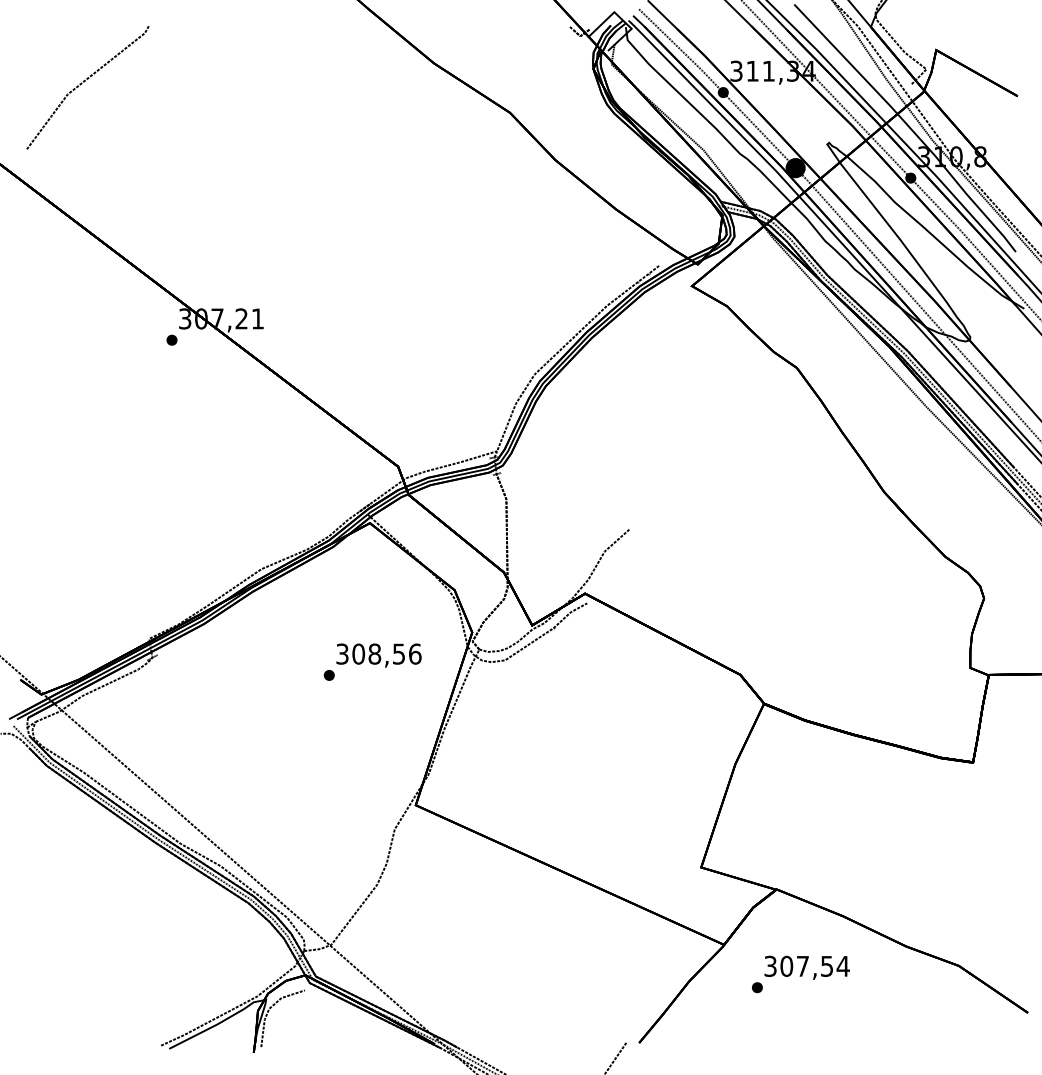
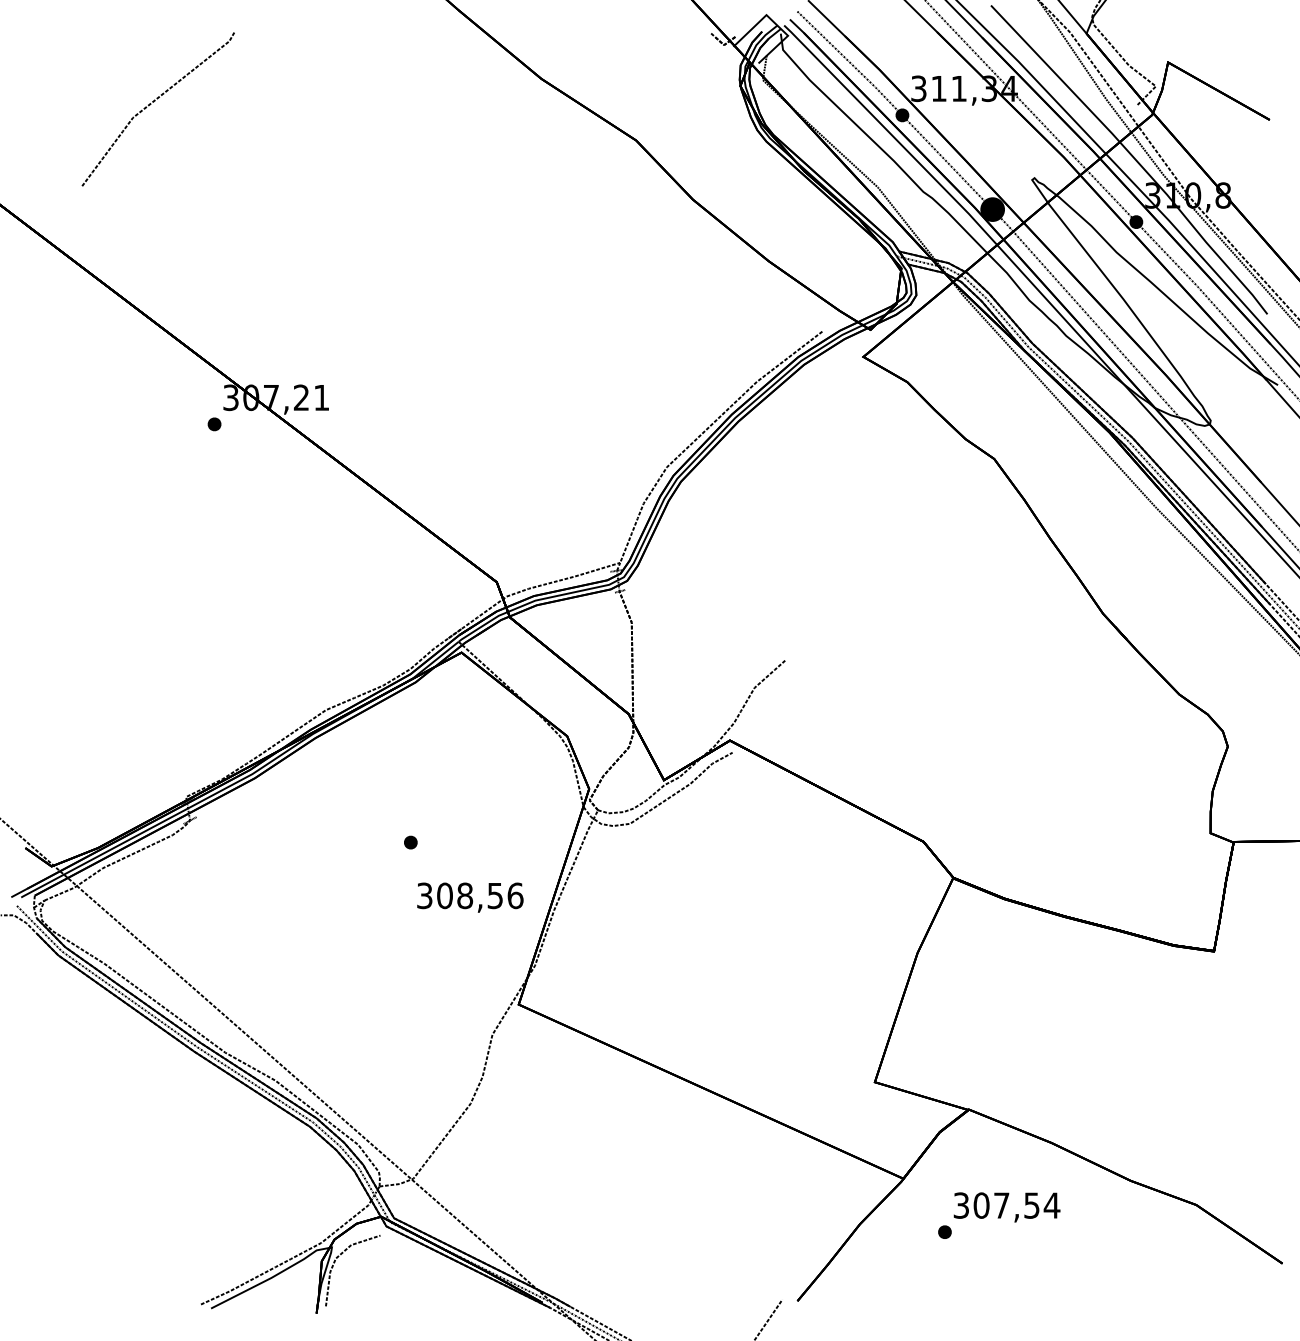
curve: (84, 82) -> (154, 102), moved
text: (378, 655) -> (469, 897), moved

